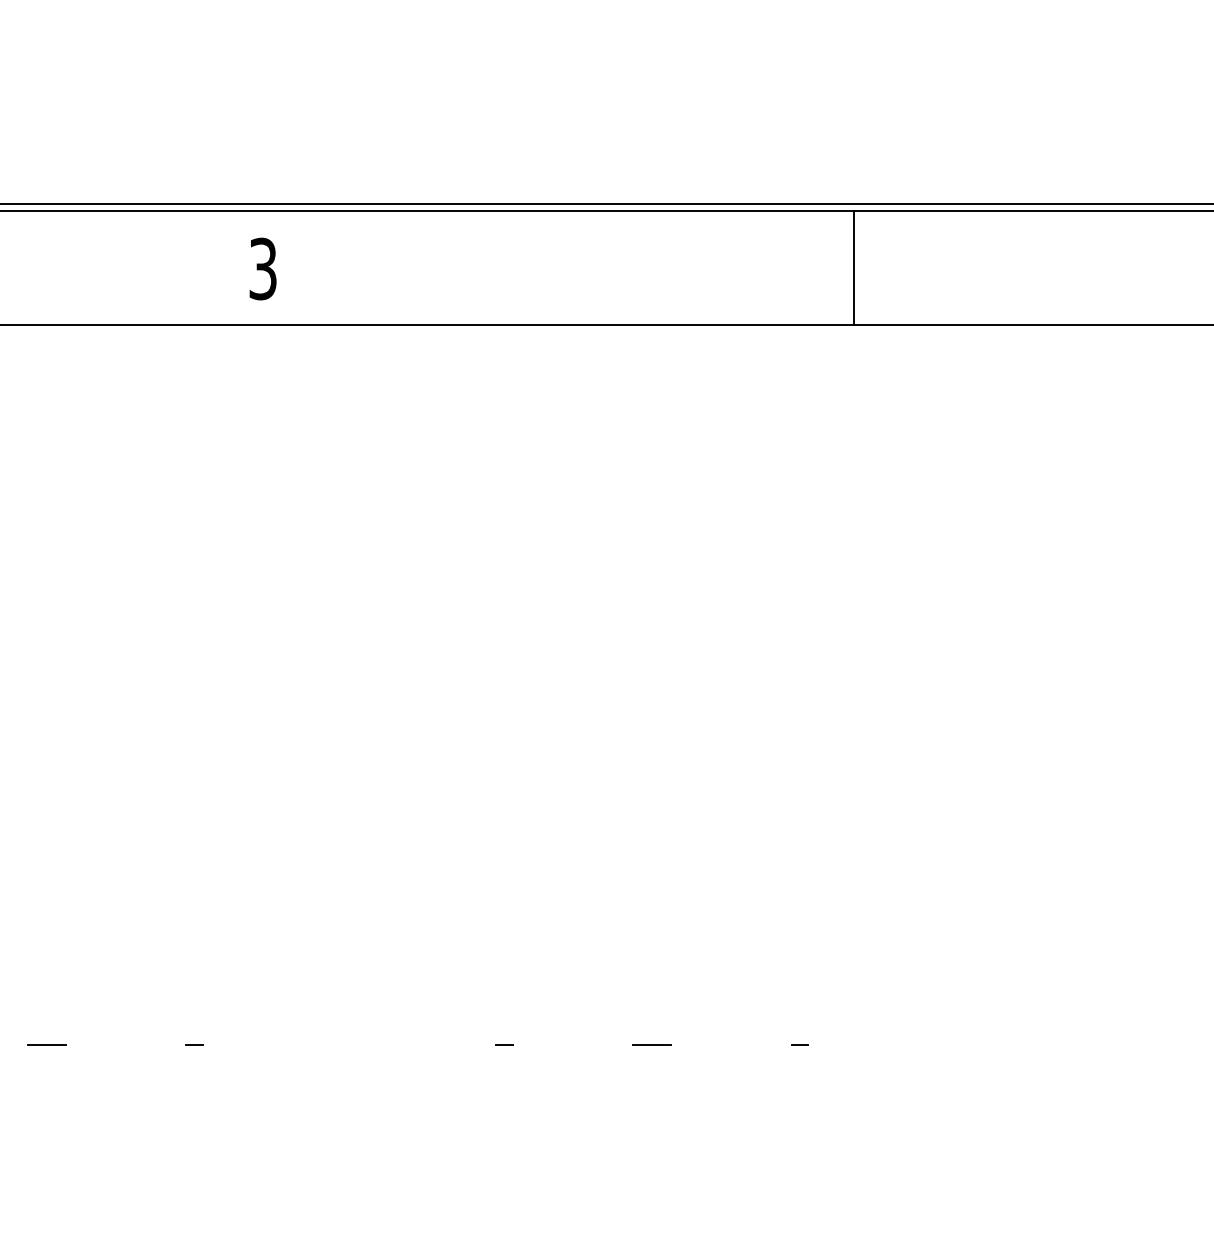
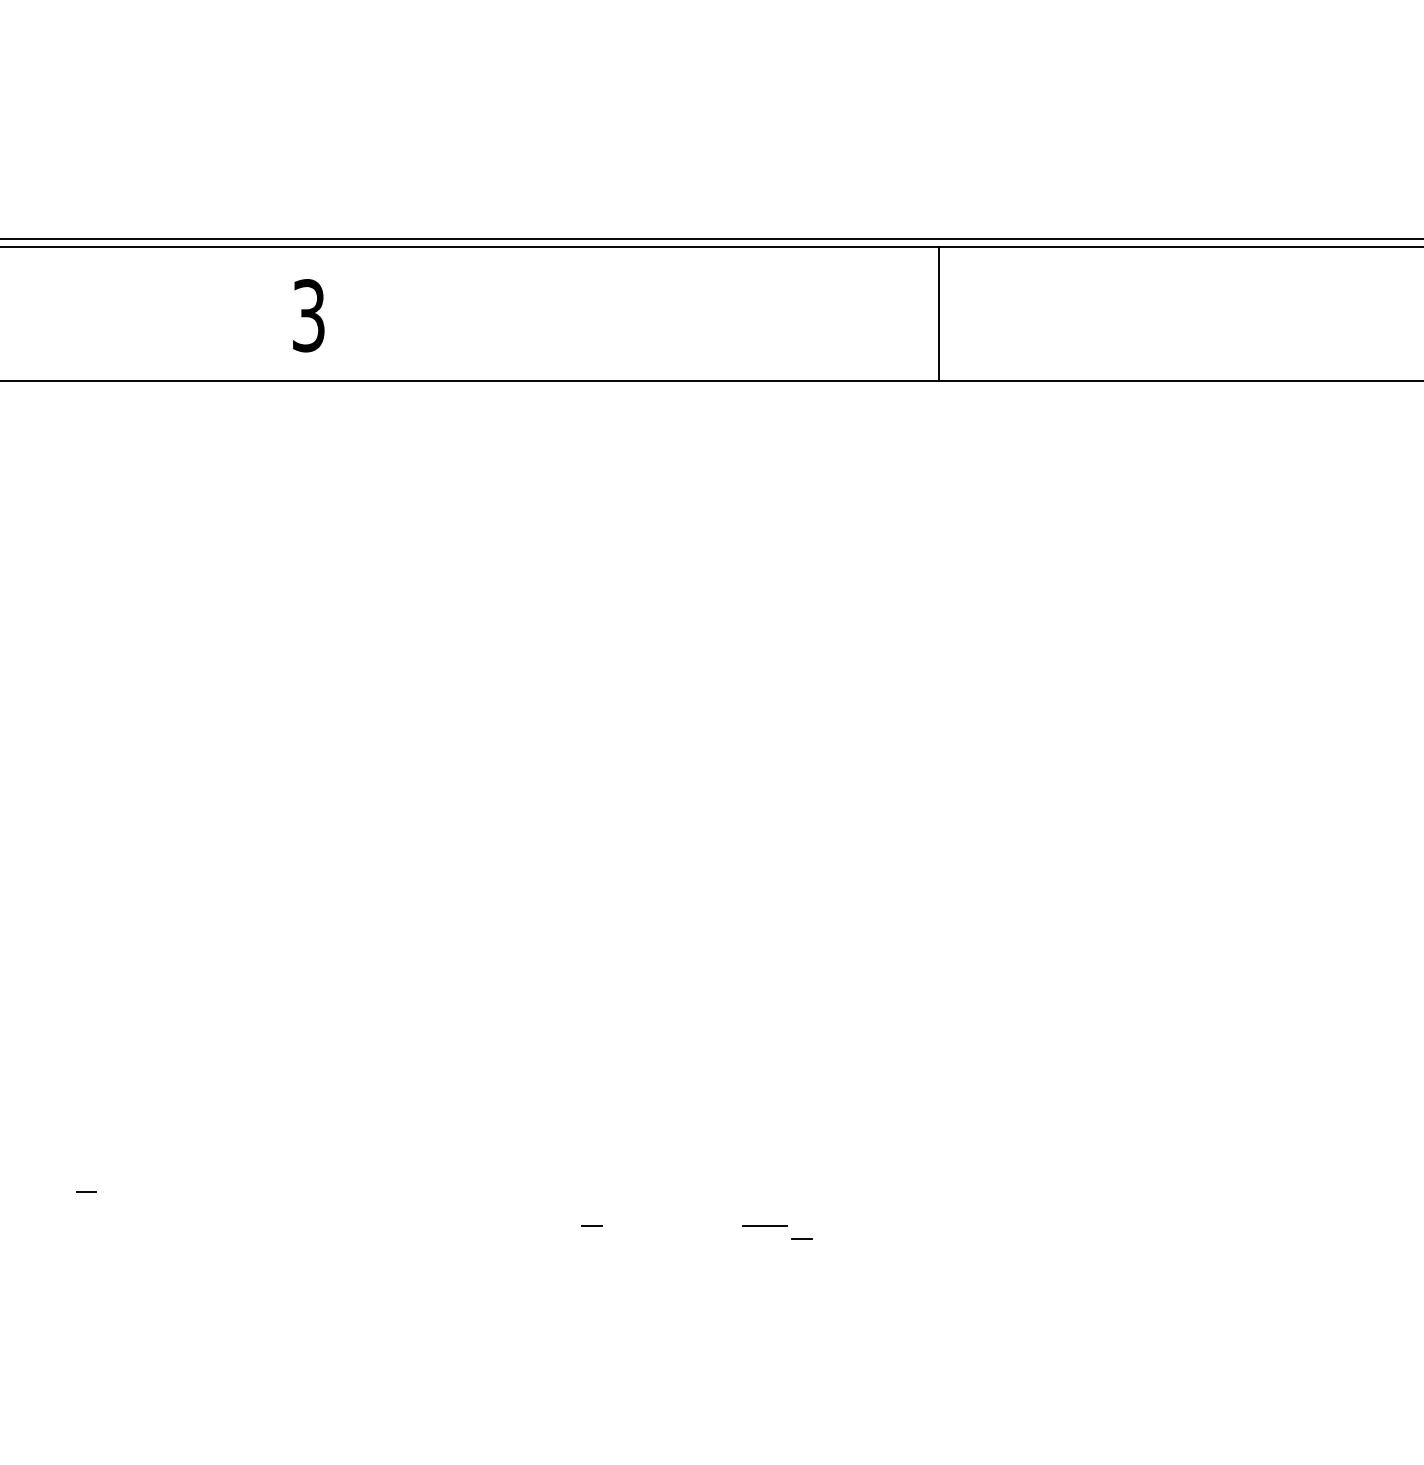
line: (853, 267) -> (939, 314), moved
line: (47, 1044) -> (55, 1225), removed
line: (194, 1044) -> (86, 1191), moved
line: (799, 1044) -> (801, 1238), moved

